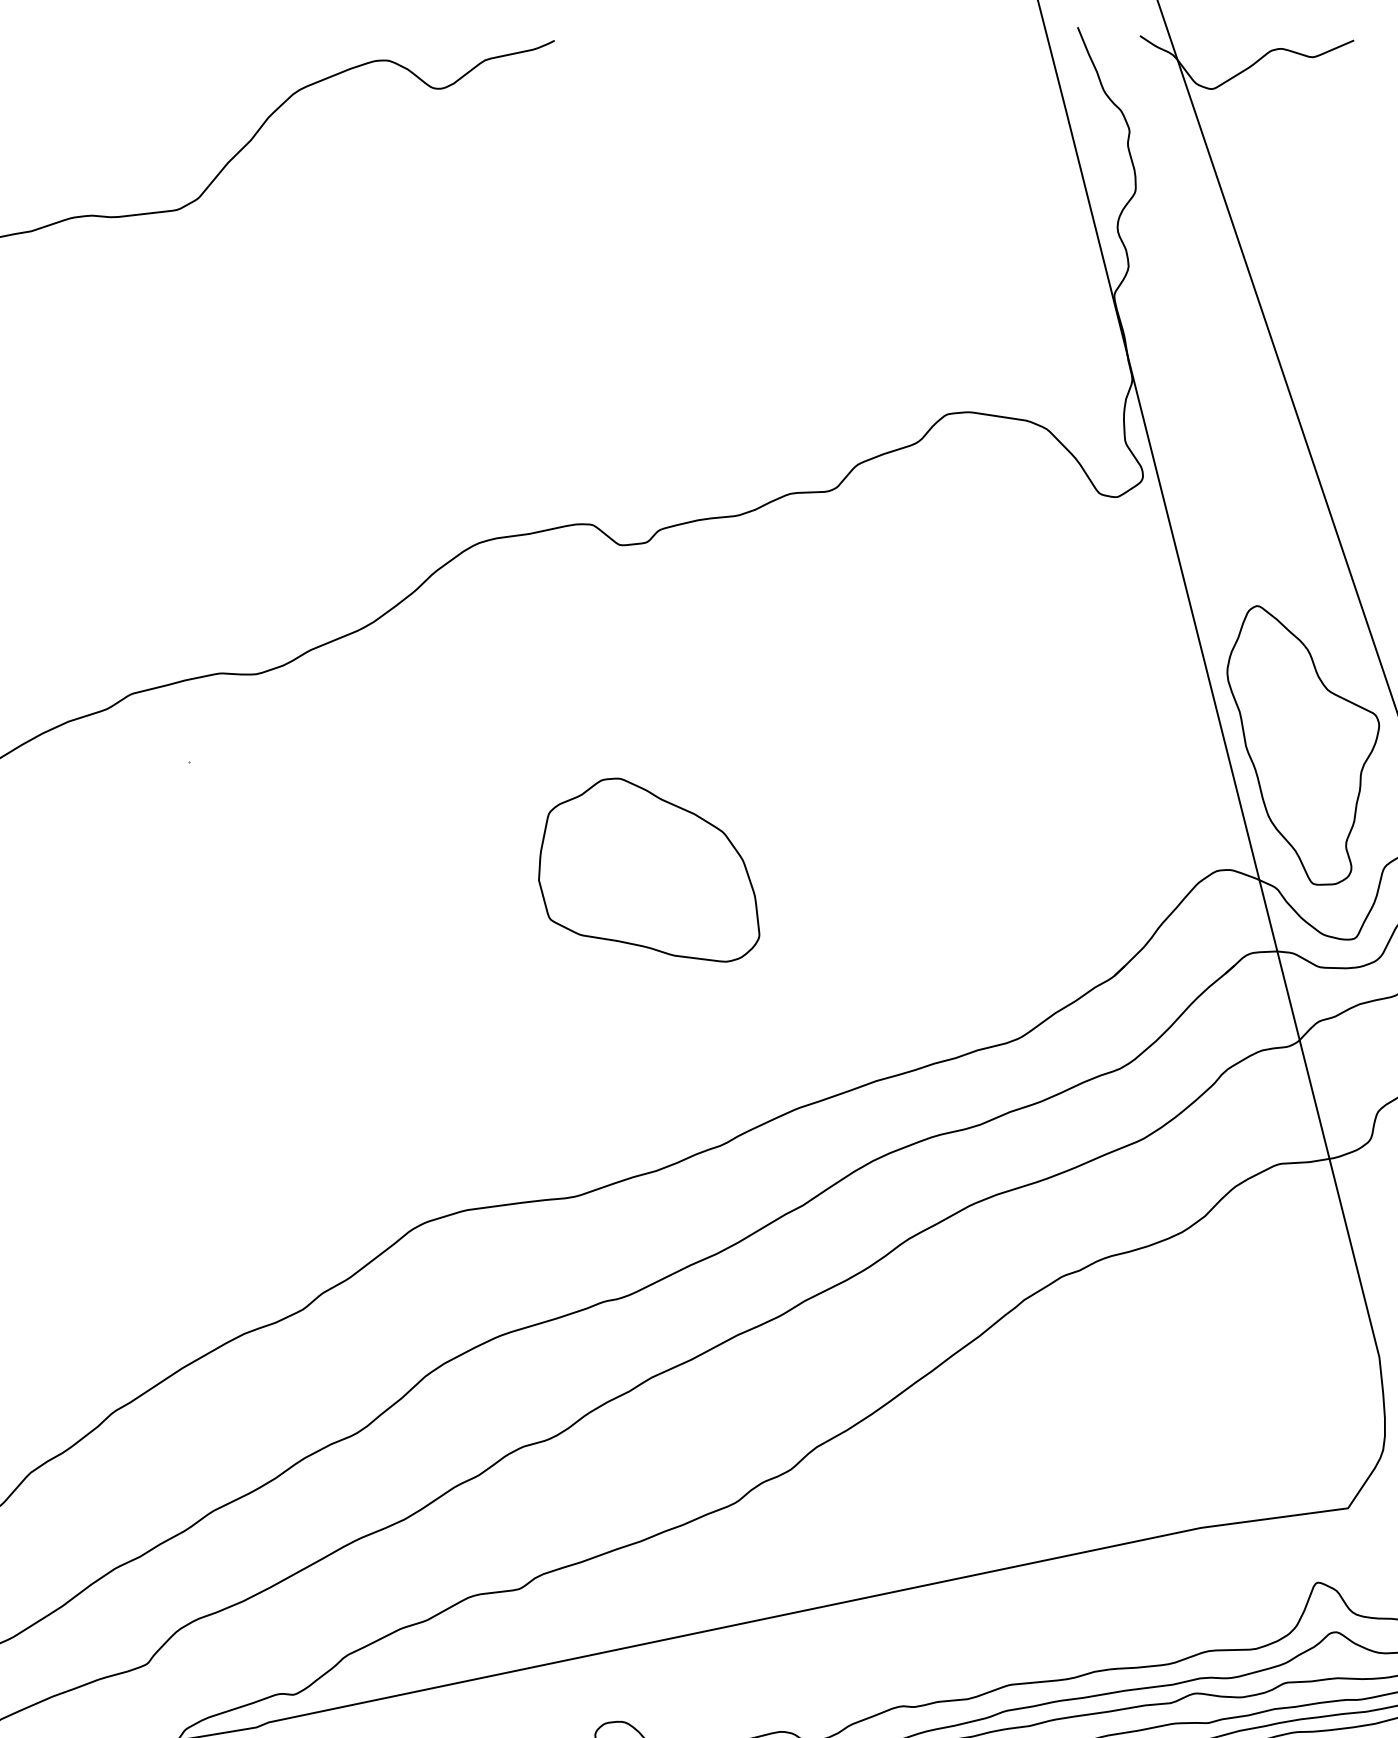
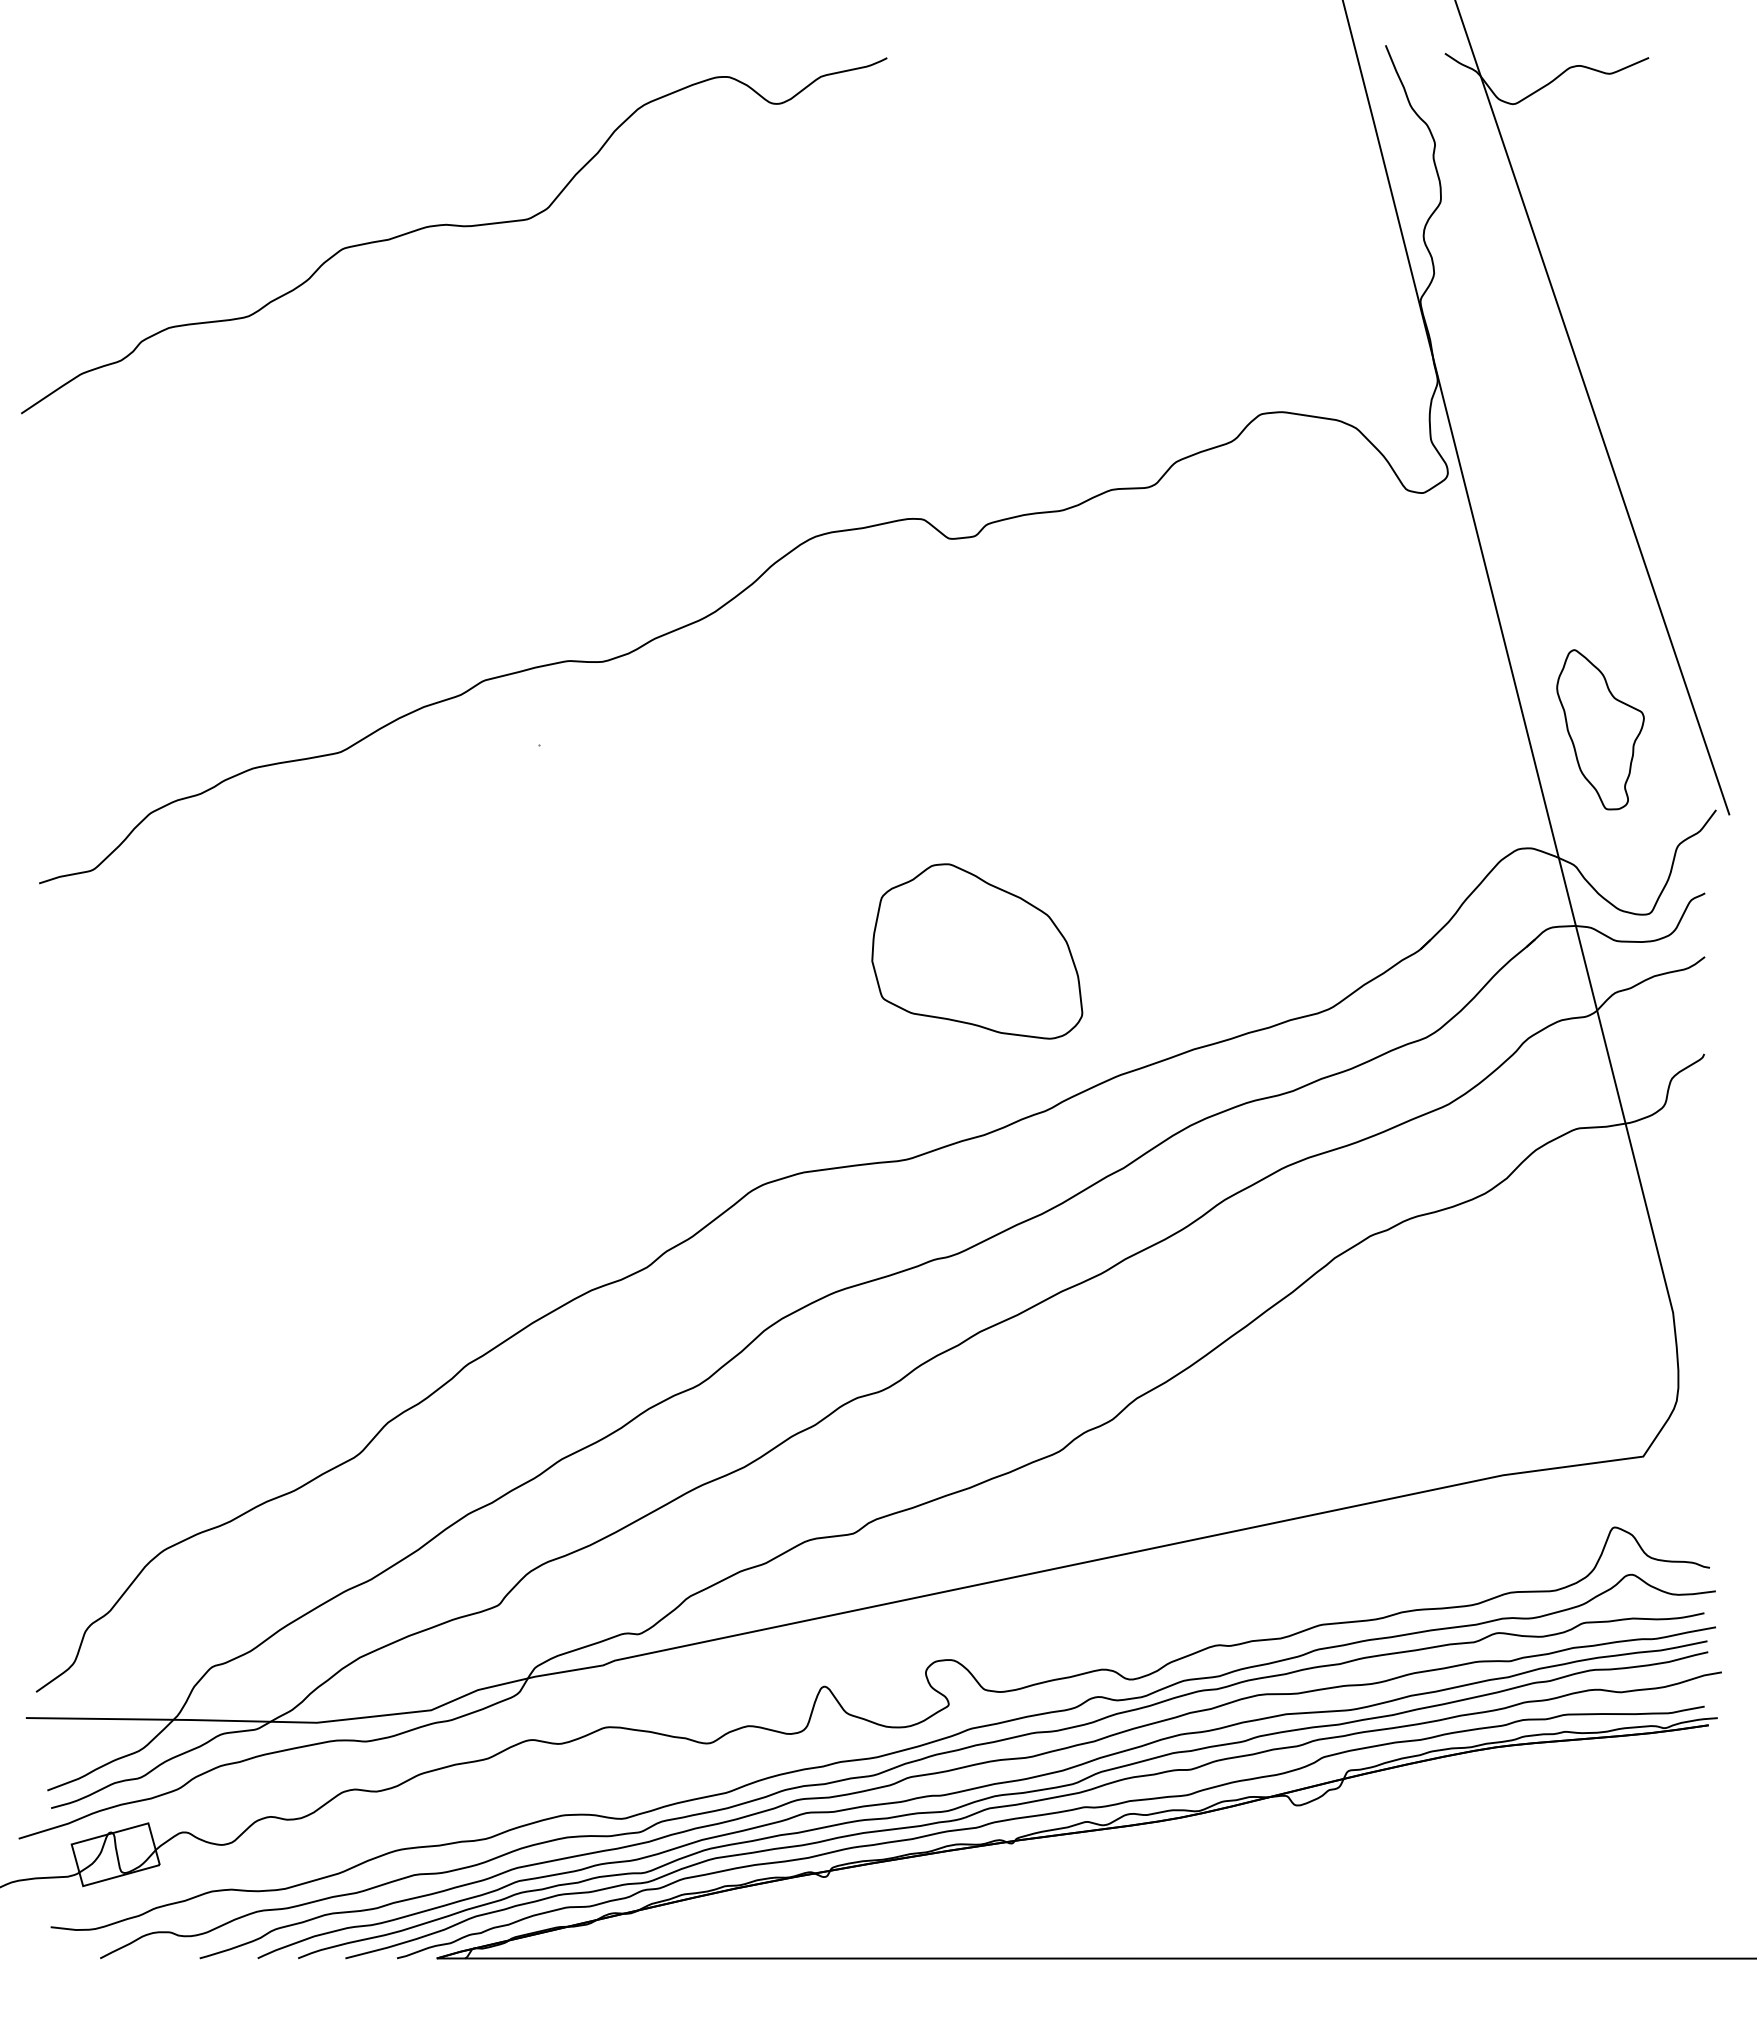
part: (1303, 745) -> (1600, 729), size x0.6
part: (649, 870) -> (977, 951), moved

